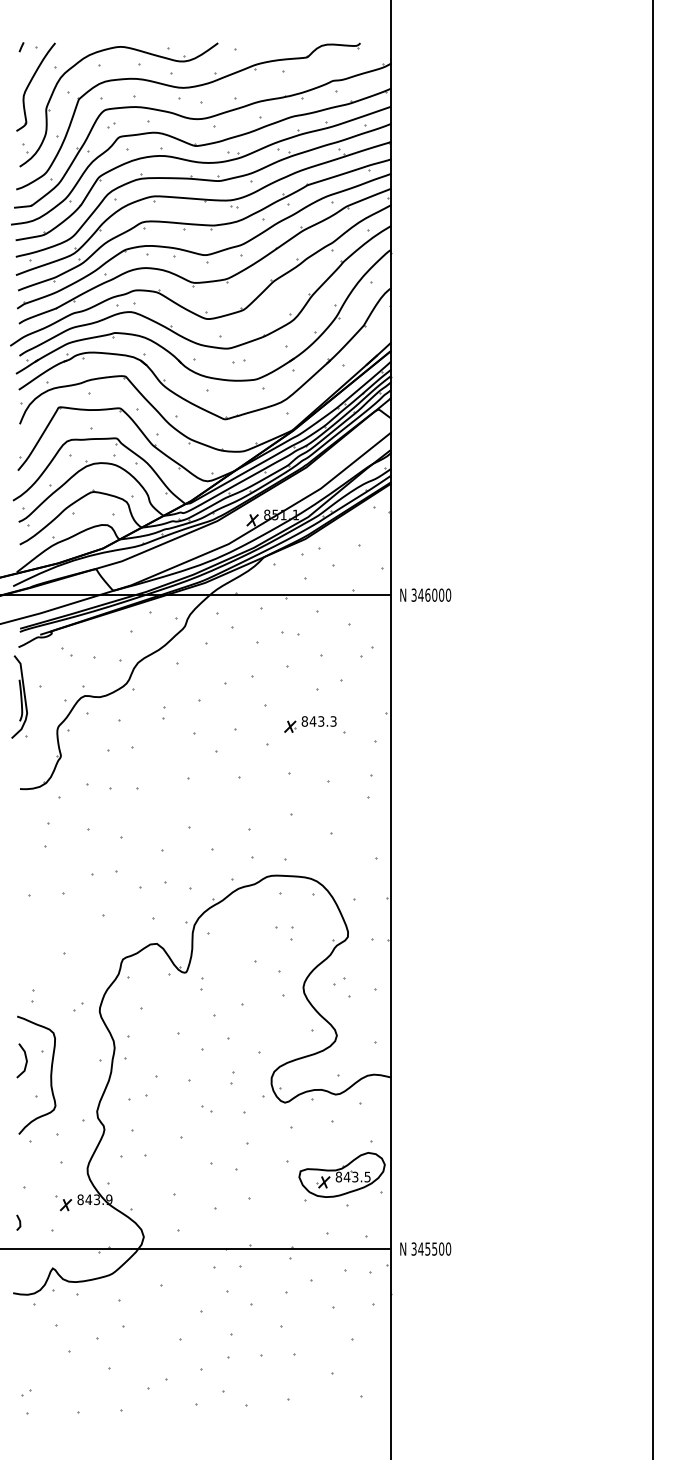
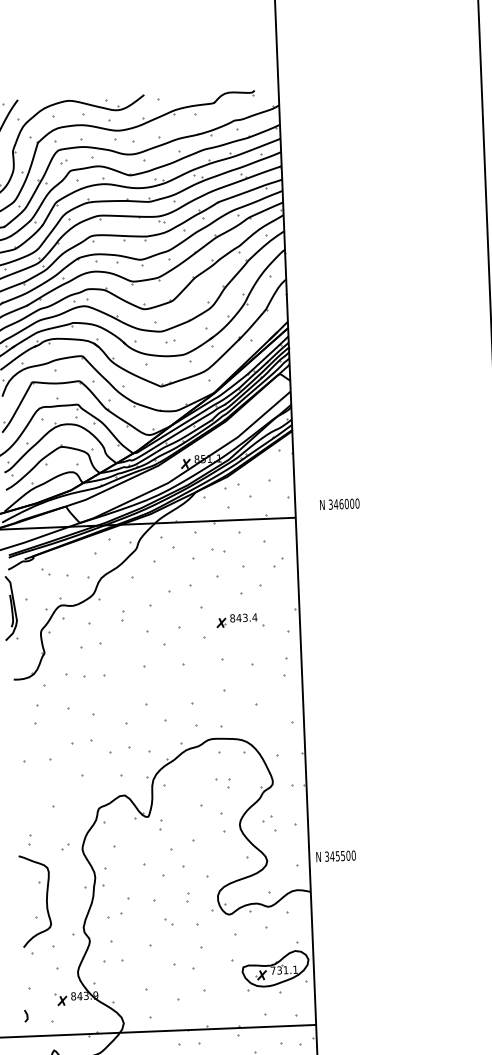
text: (425, 594) -> (339, 503), moved
text: (333, 721) -> (254, 617), 843.3 -> 843.4
line: (25, 1060) -> (26, 890), removed
text: (352, 1176) -> (283, 969), 843.5 -> 731.1
text: (425, 1248) -> (335, 855), moved

